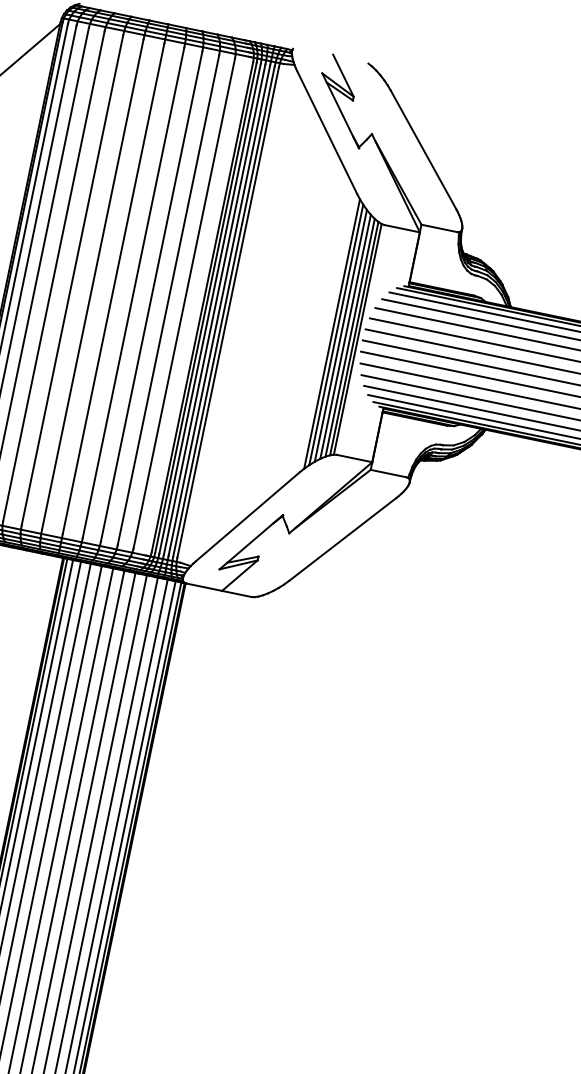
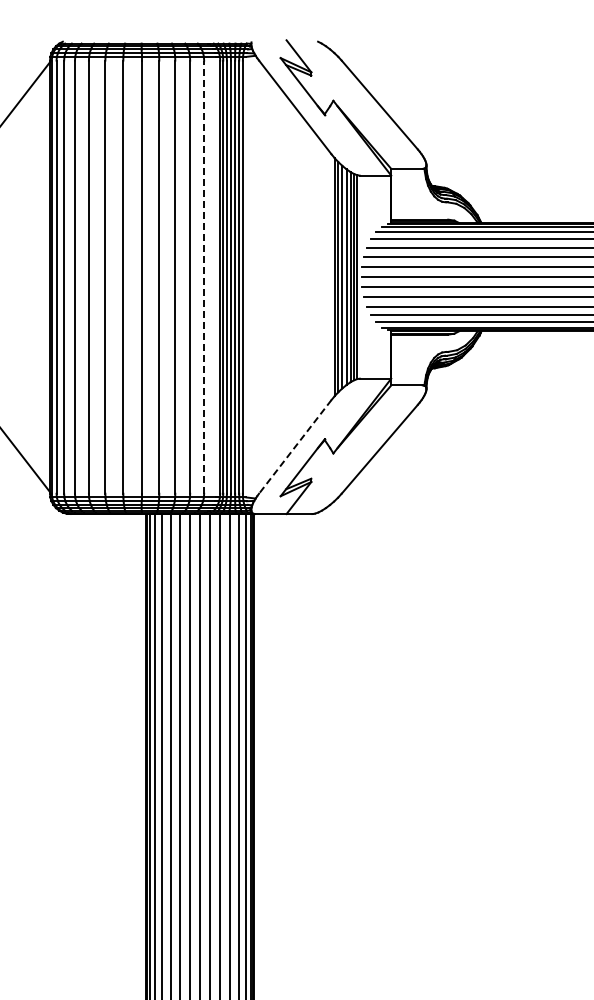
line: (184, 303) -> (204, 277), solid -> dashed
line: (246, 517) -> (294, 447), solid -> dashed

